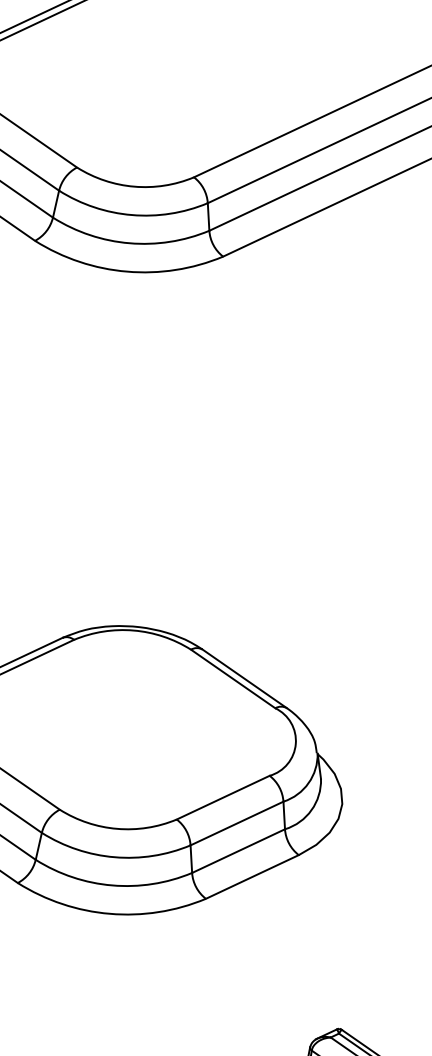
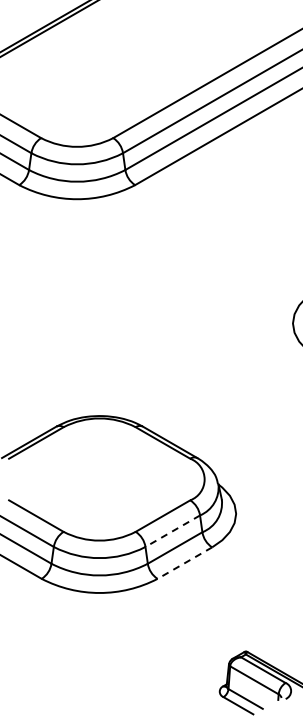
line: (236, 823) -> (172, 531), solid -> dashed
line: (251, 877) -> (184, 563), solid -> dashed

